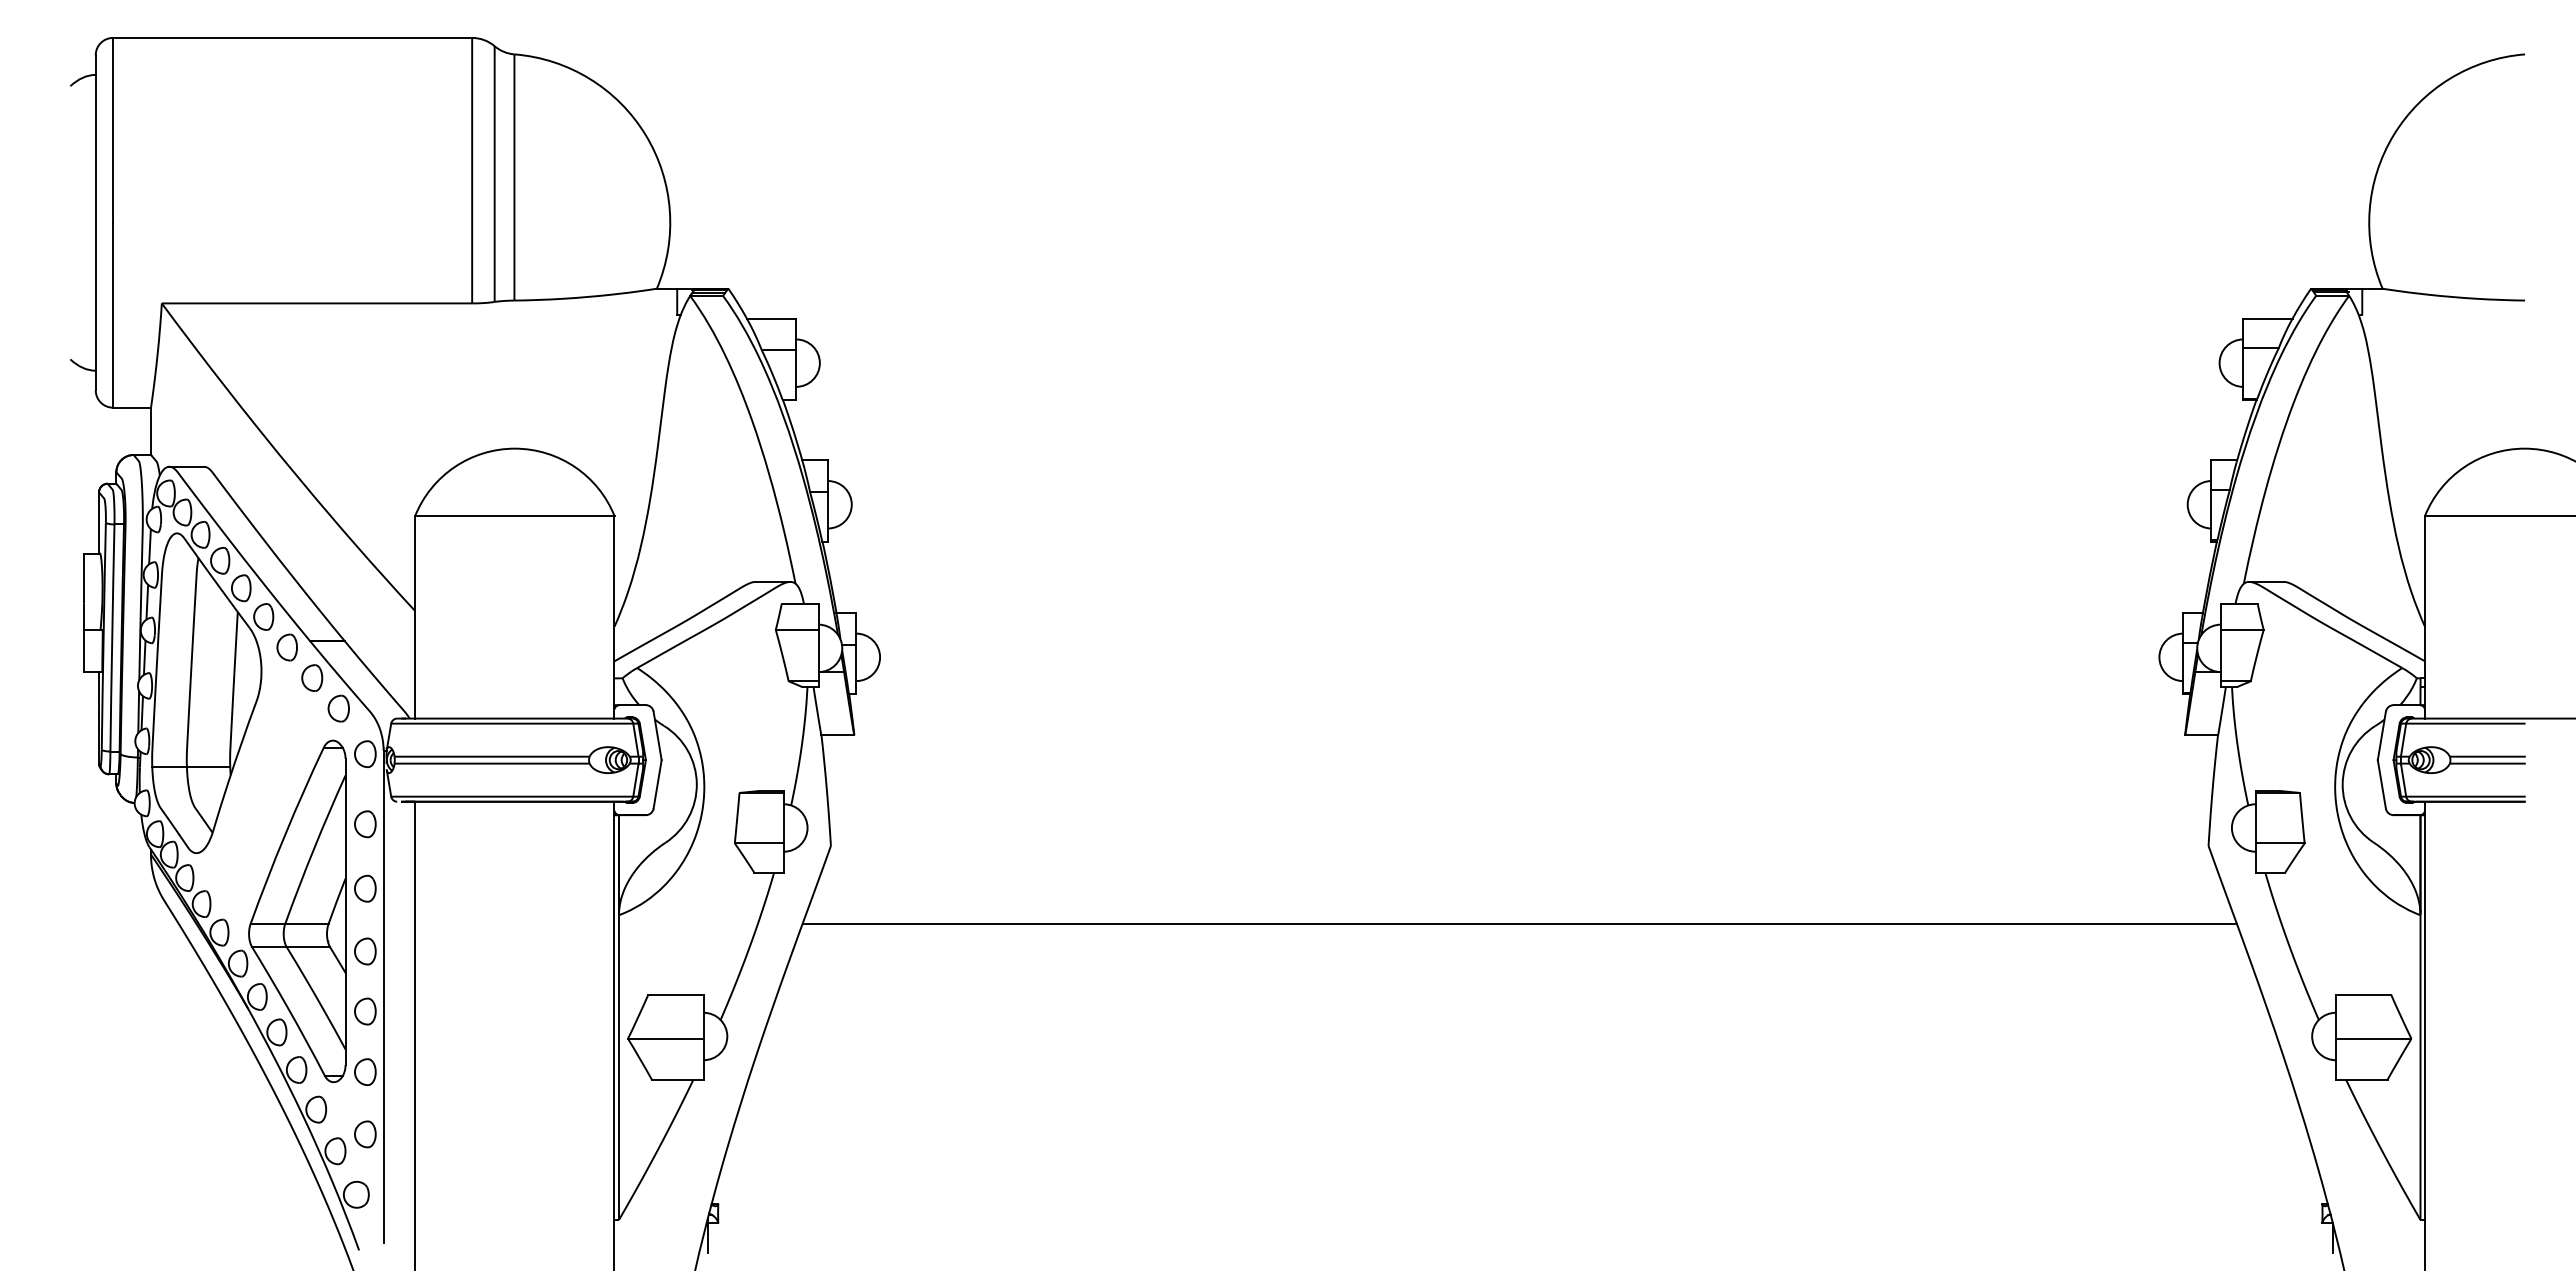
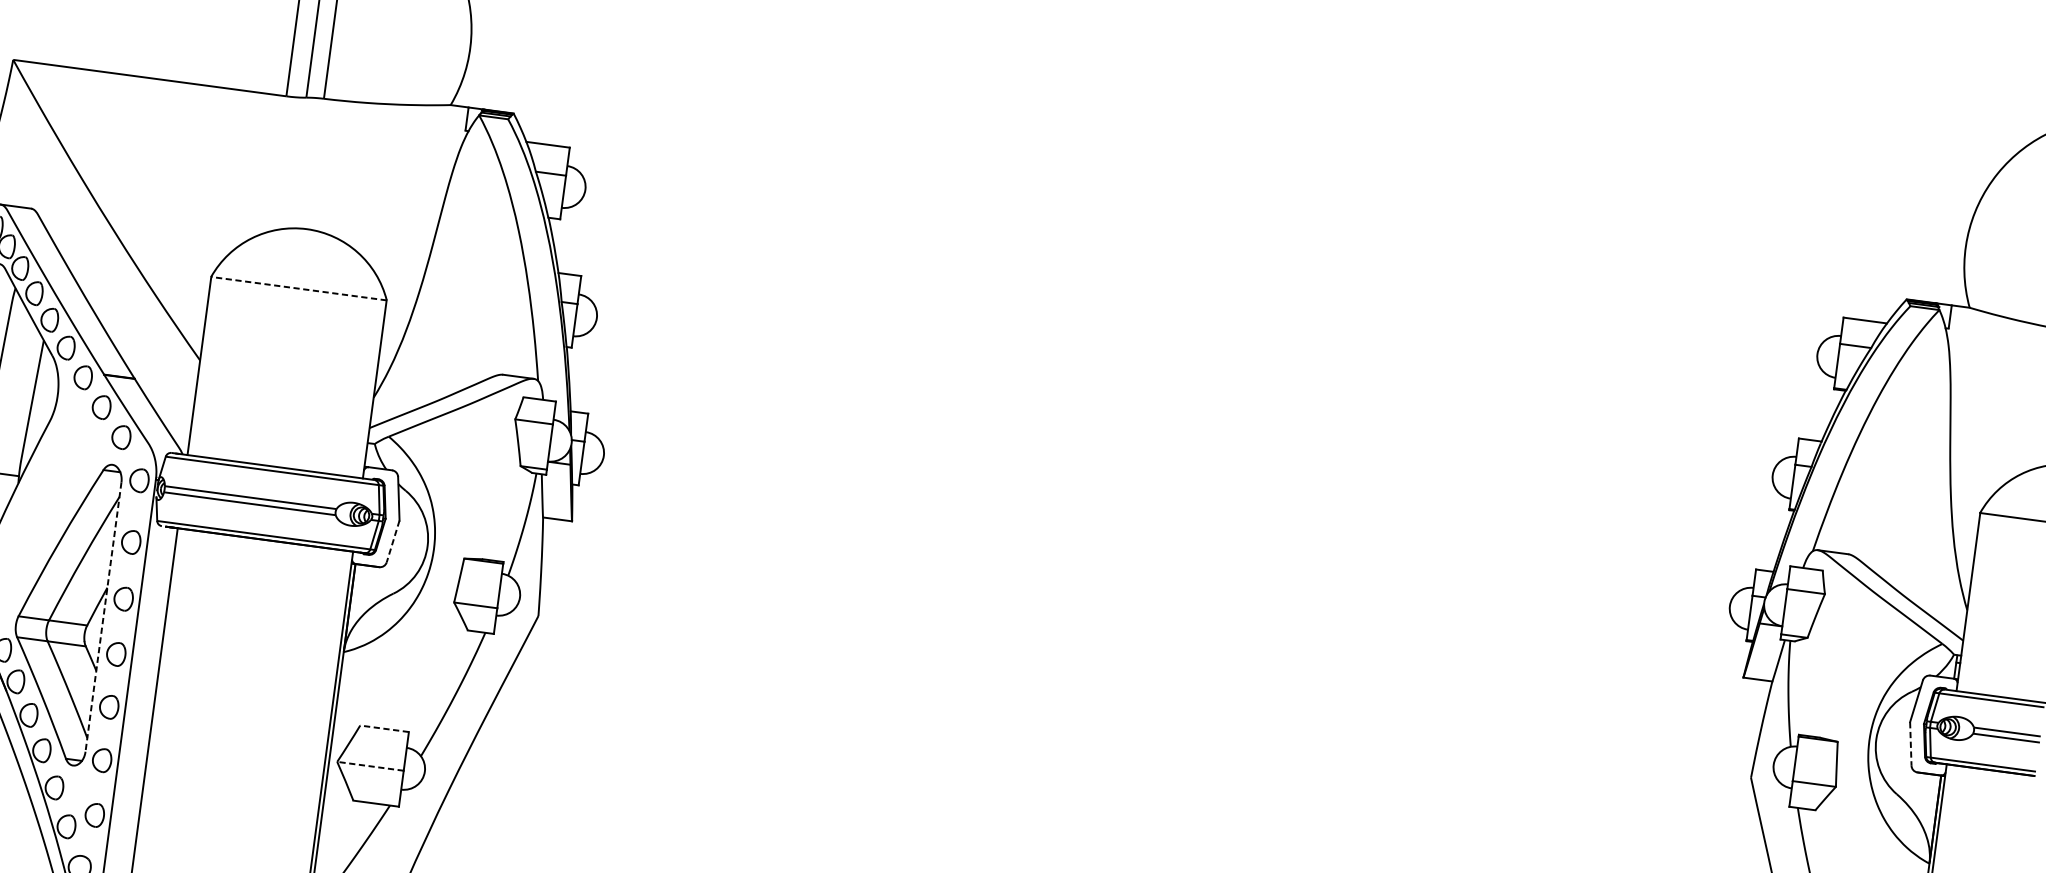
line: (514, 516) -> (298, 288), solid -> dashed
line: (657, 784) -> (393, 541), solid -> dashed
line: (2381, 784) -> (1910, 744), solid -> dashed
line: (345, 911) -> (103, 616), solid -> dashed
line: (1519, 923) -> (1135, 765), removed
line: (675, 994) -> (384, 728), solid -> dashed
line: (665, 1038) -> (370, 766), solid -> dashed

